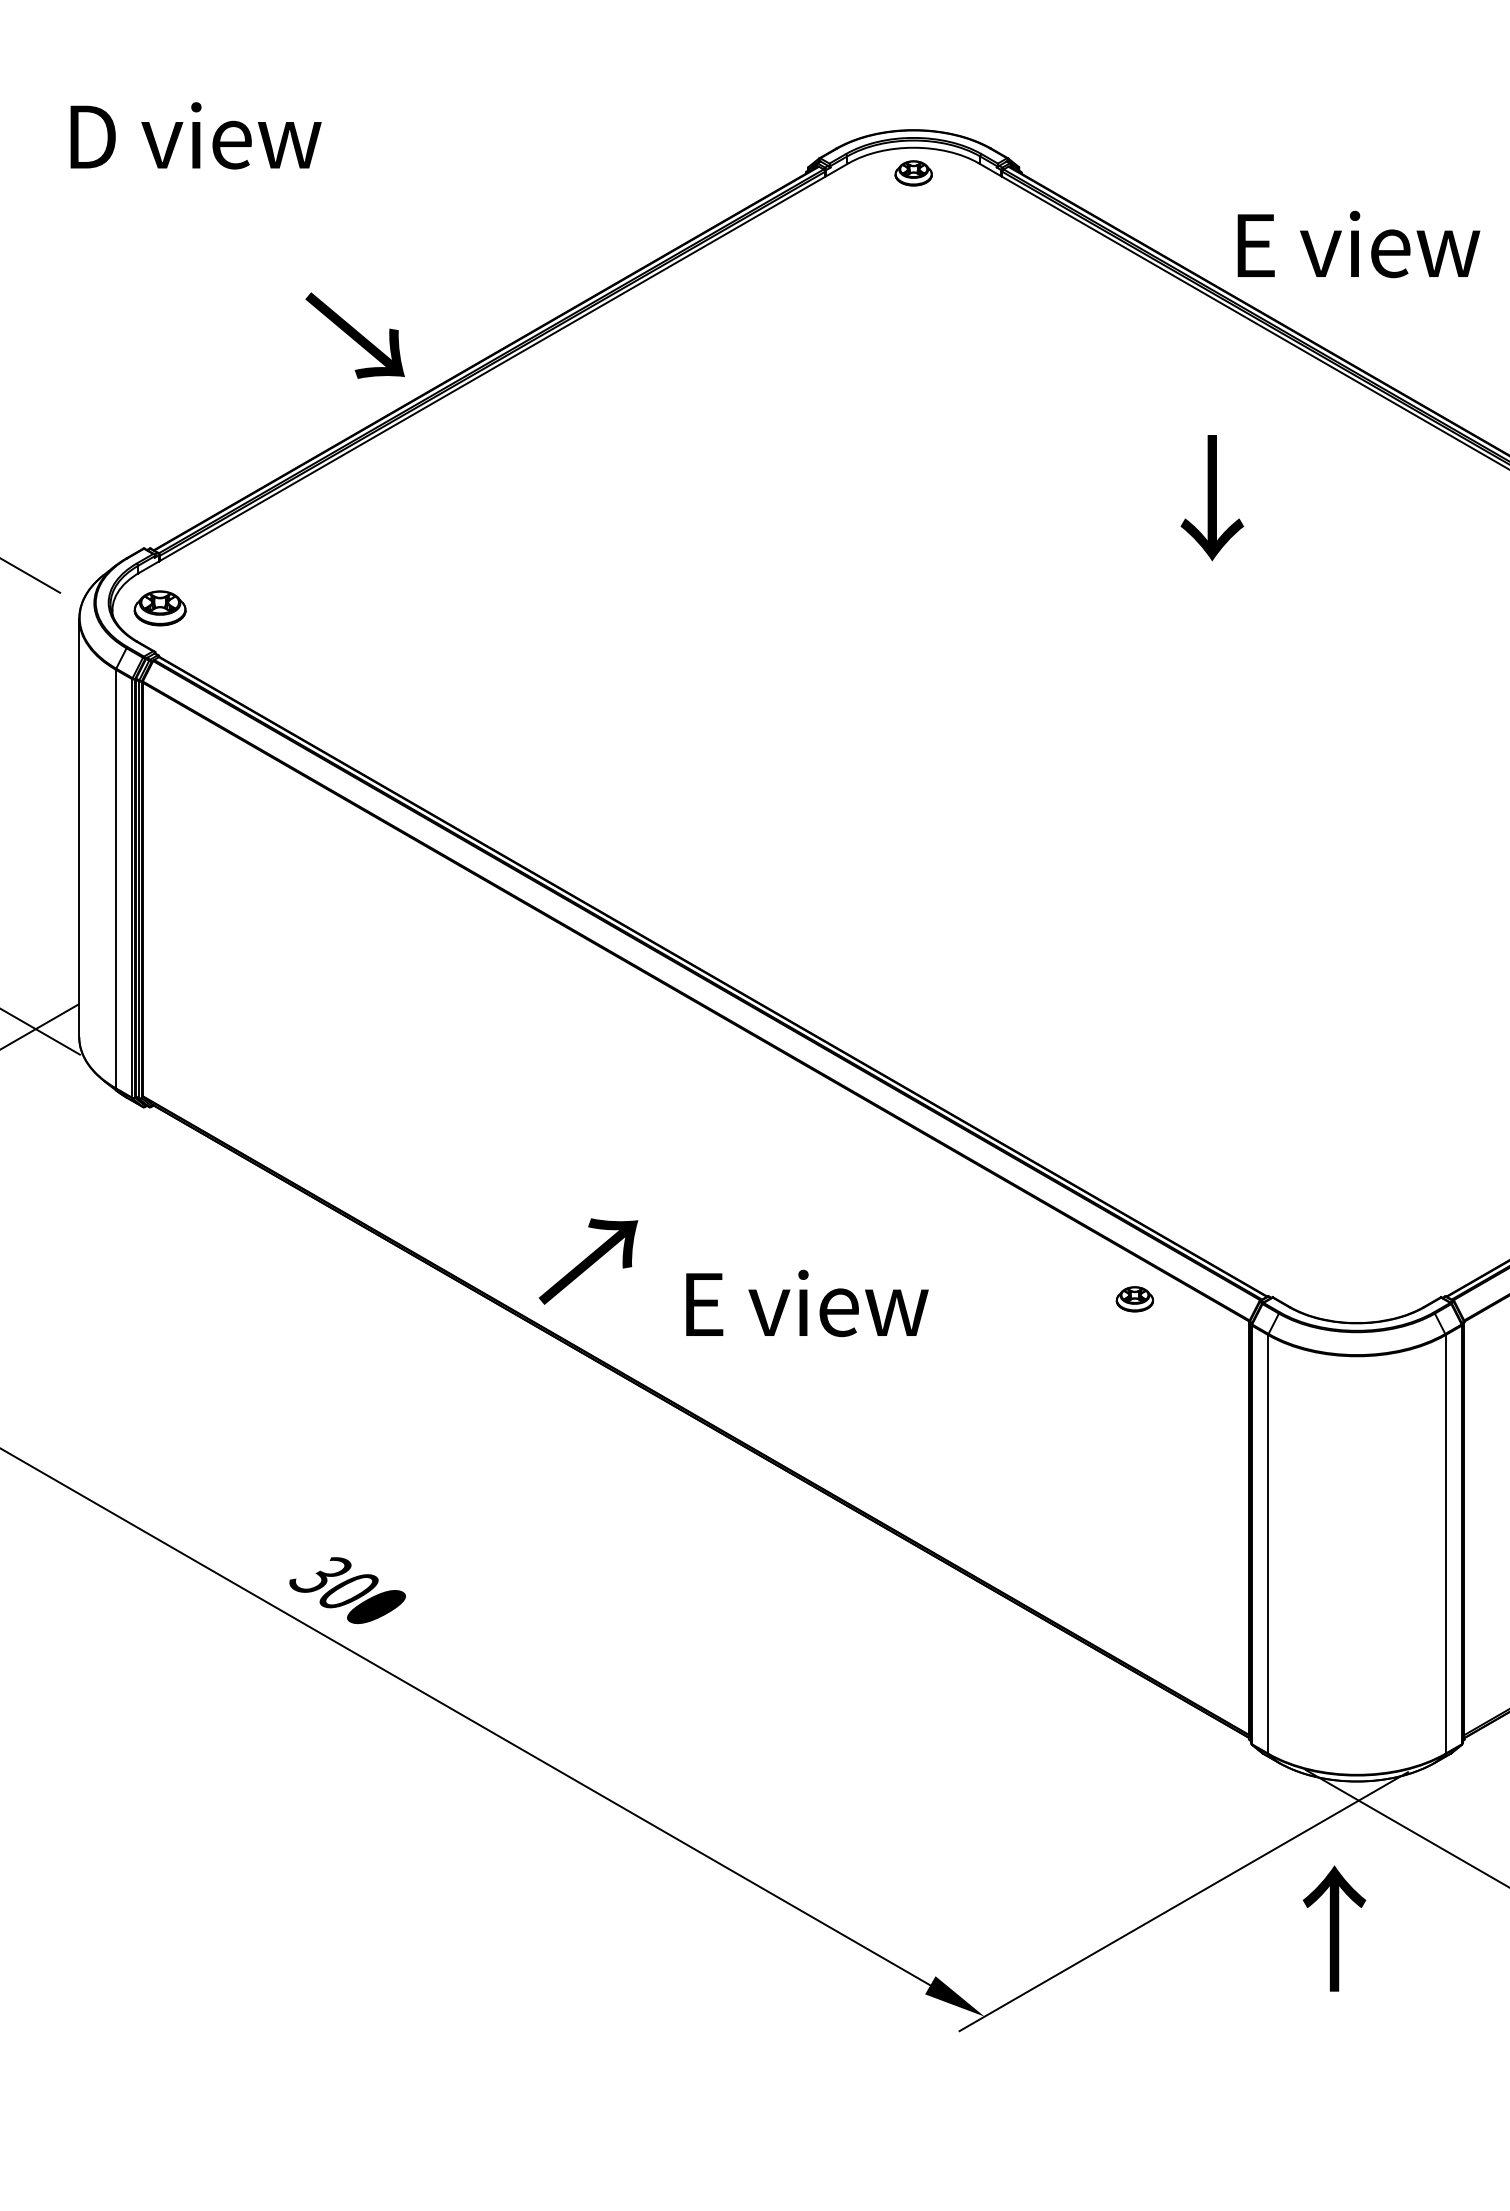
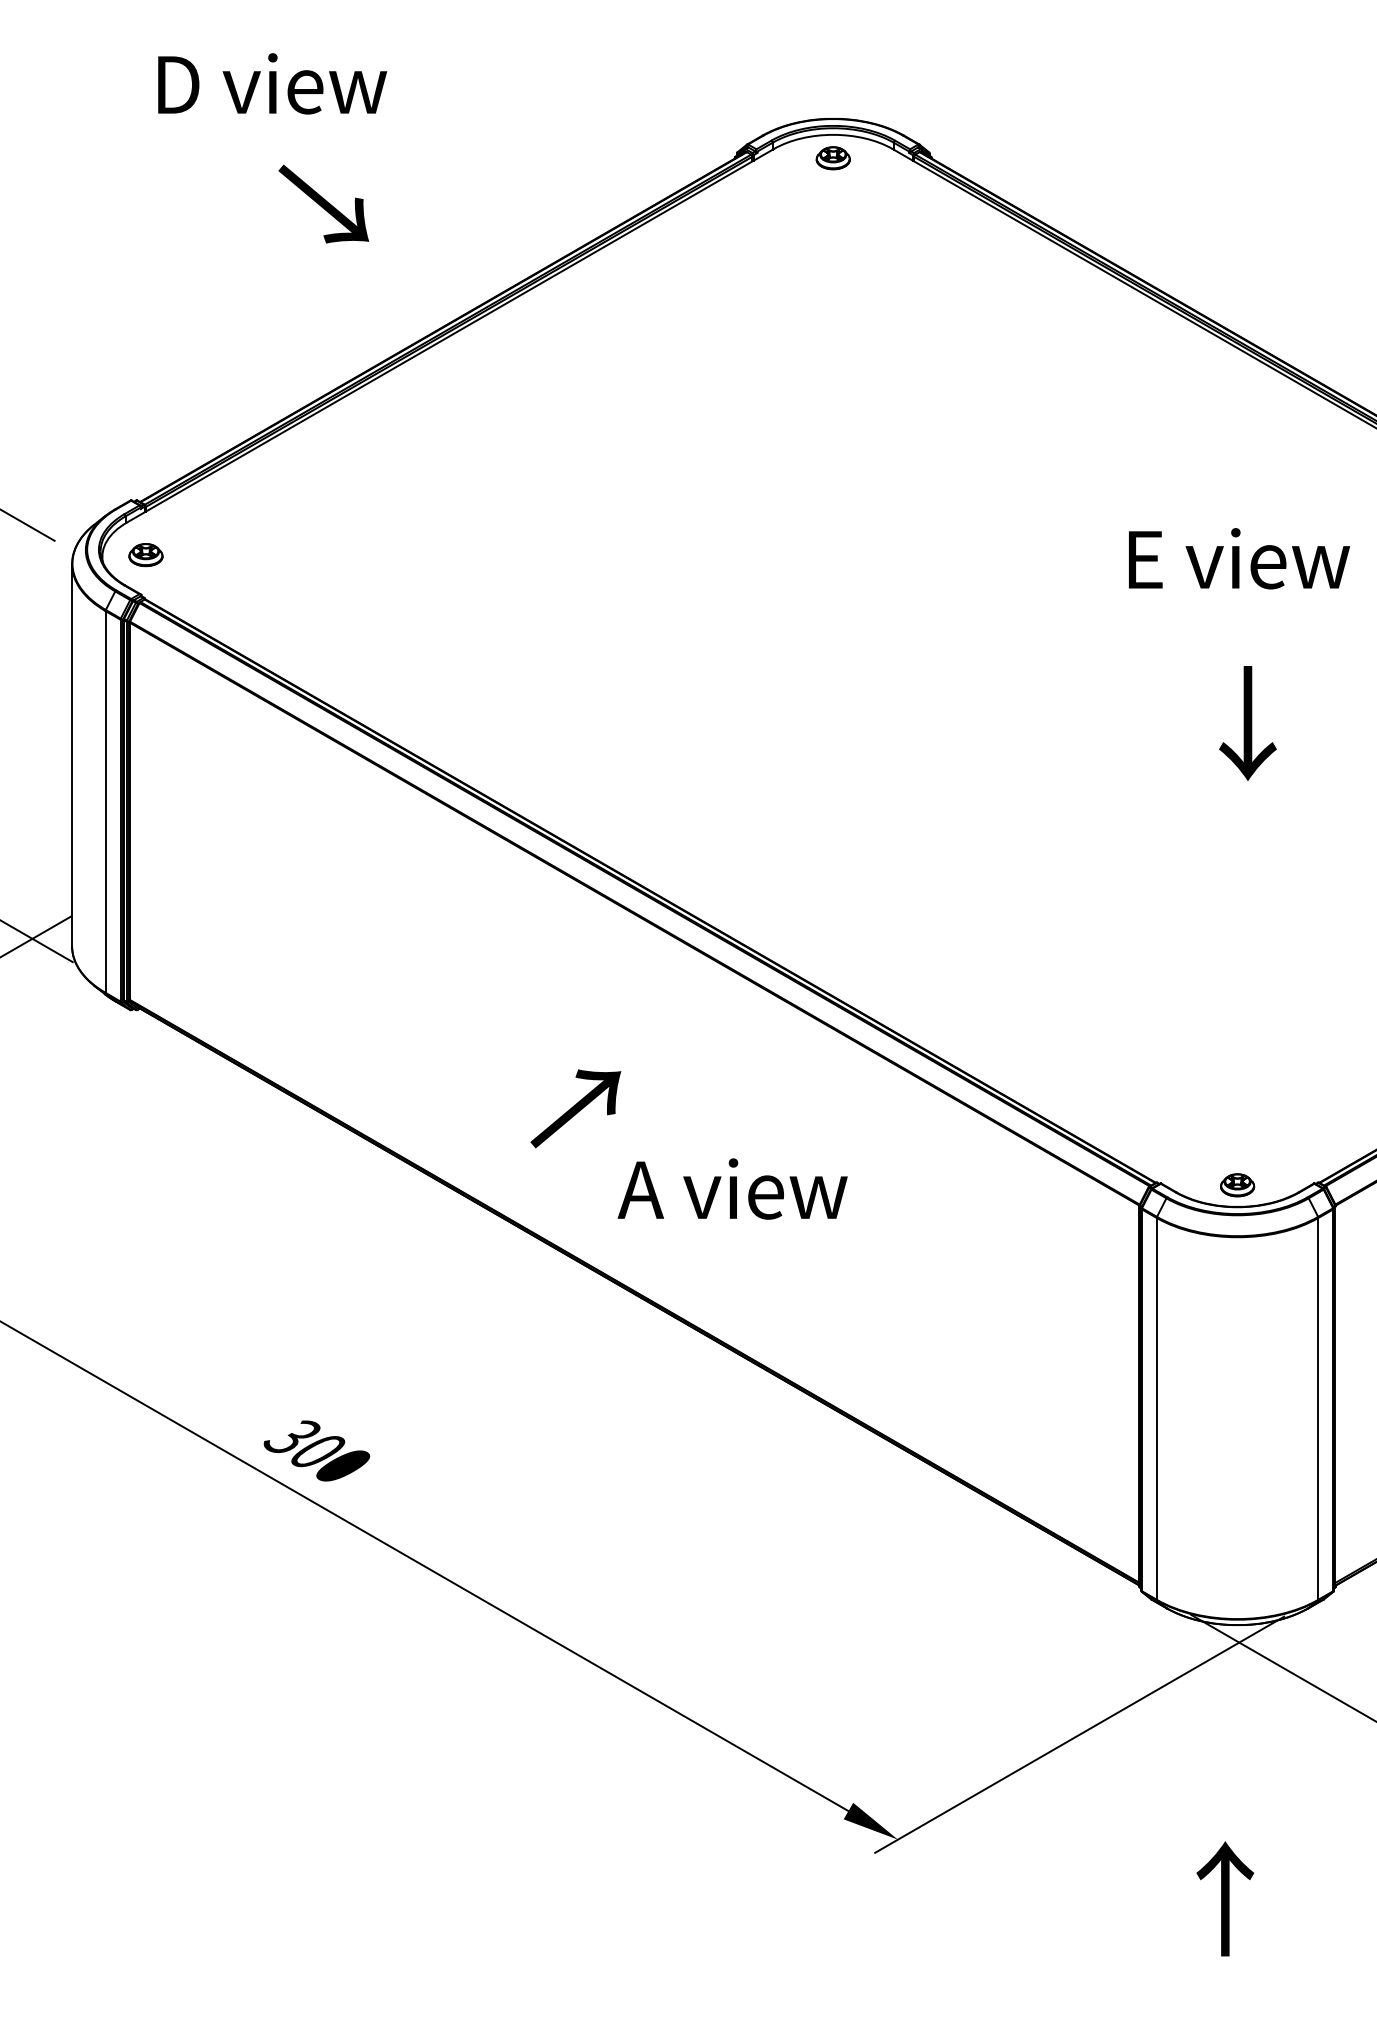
text: (195, 135) -> (272, 83), moved
text: (1358, 244) -> (1239, 558), moved
text: (354, 335) -> (323, 203), moved
text: (1211, 498) -> (1247, 723), moved
part: (160, 608) -> (146, 555), size x0.71
text: (588, 1261) -> (575, 1108), moved
part: (1134, 1299) -> (1237, 1185), moved
text: (803, 1302) -> (732, 1188), E view -> A view
text: (1334, 1928) -> (1225, 1898), moved

